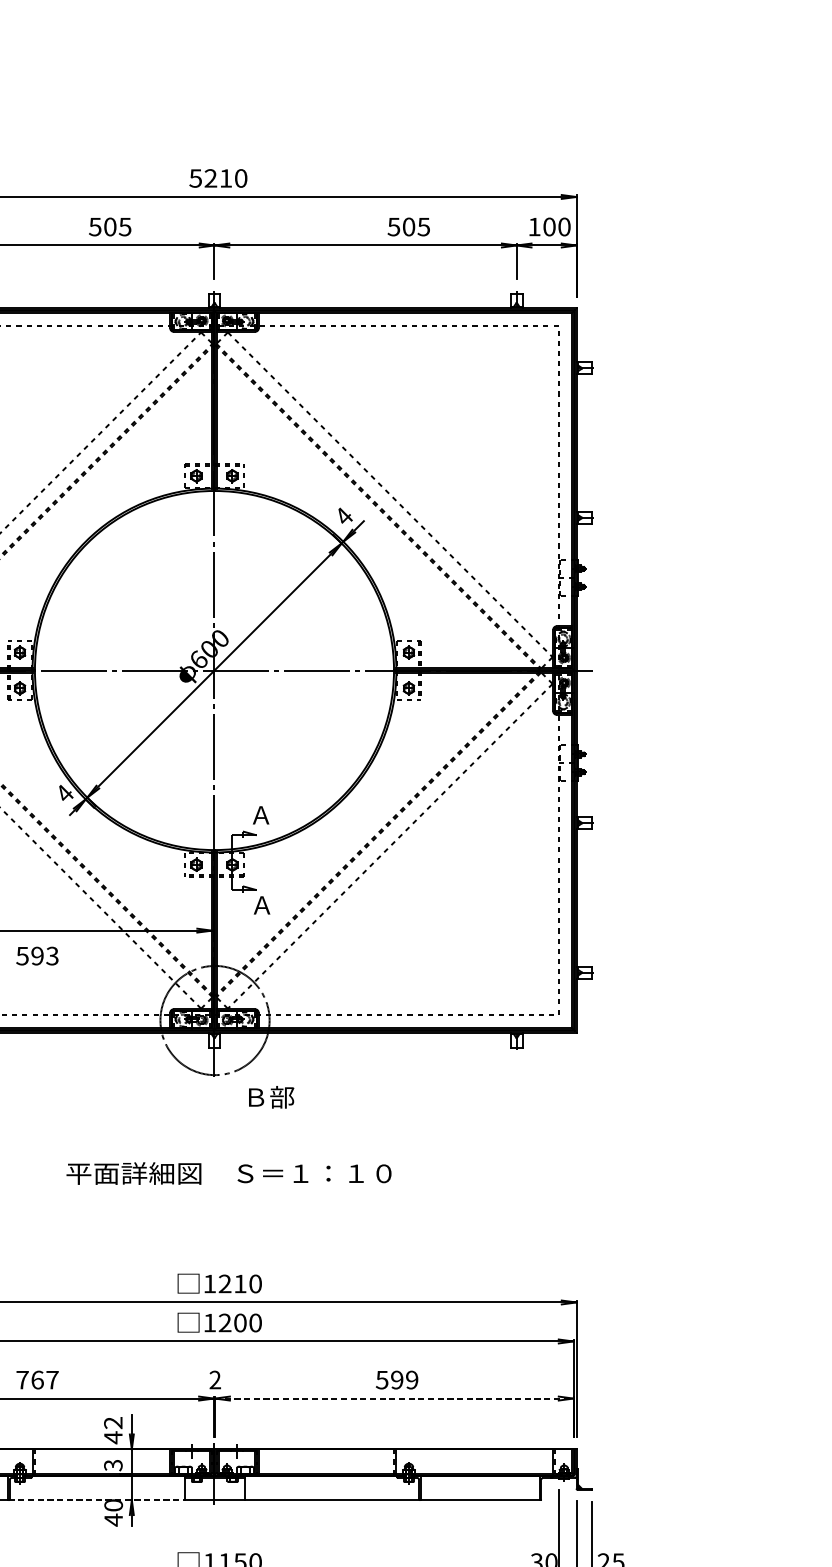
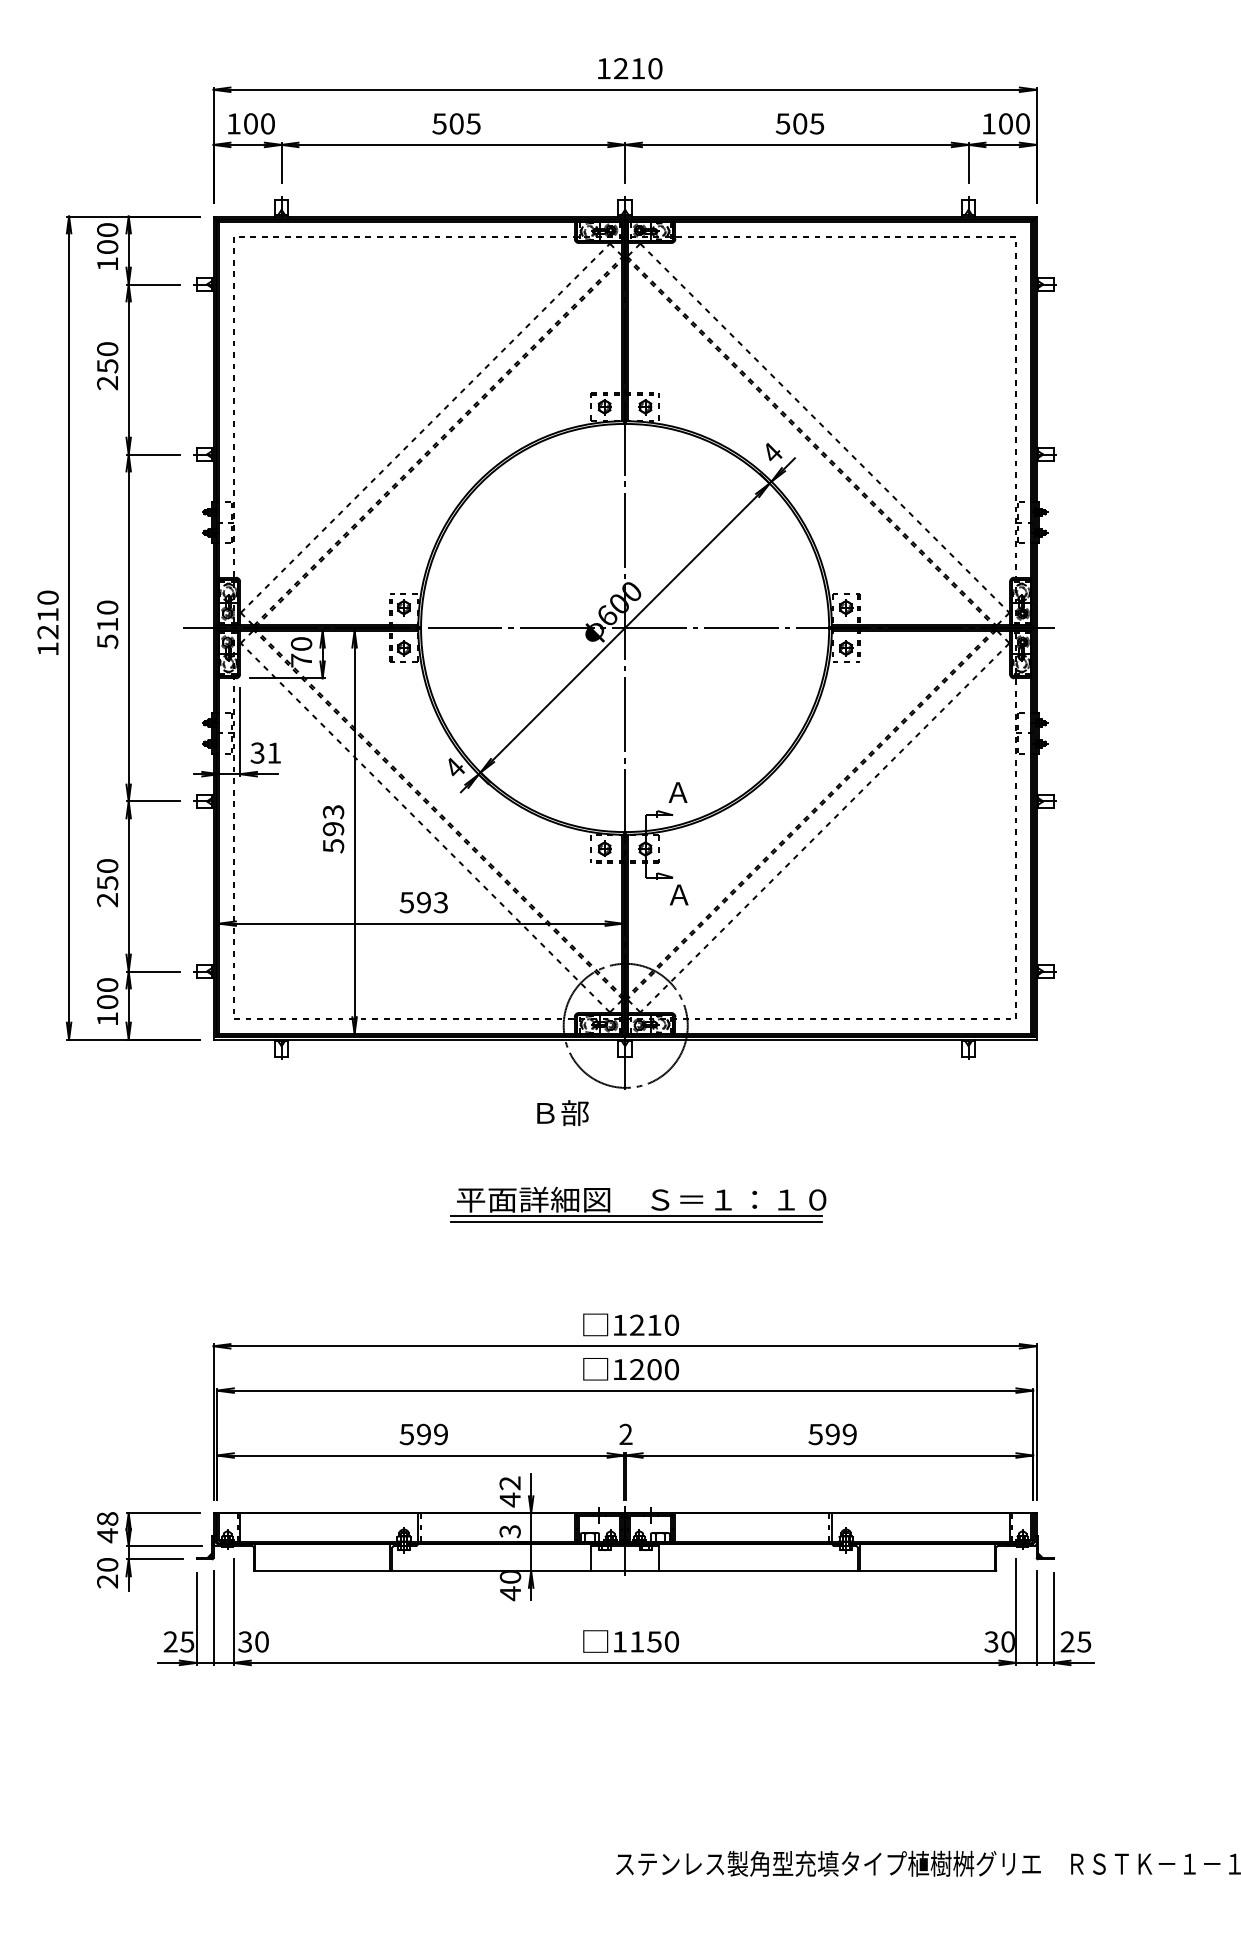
text: (195, 178) -> (603, 68), 5210 -> 1210
text: (110, 226) -> (456, 123), moved
text: (408, 226) -> (799, 123), moved
text: (37, 956) -> (423, 902), moved
text: (271, 1096) -> (562, 1112), moved
line: (224, 1187) -> (636, 1215), added
line: (224, 1193) -> (636, 1222), added
text: (37, 1380) -> (423, 1434), 767 -> 599
line: (394, 1398) -> (829, 1455), dashed -> solid
line: (96, 1500) -> (490, 1571), dashed -> solid

